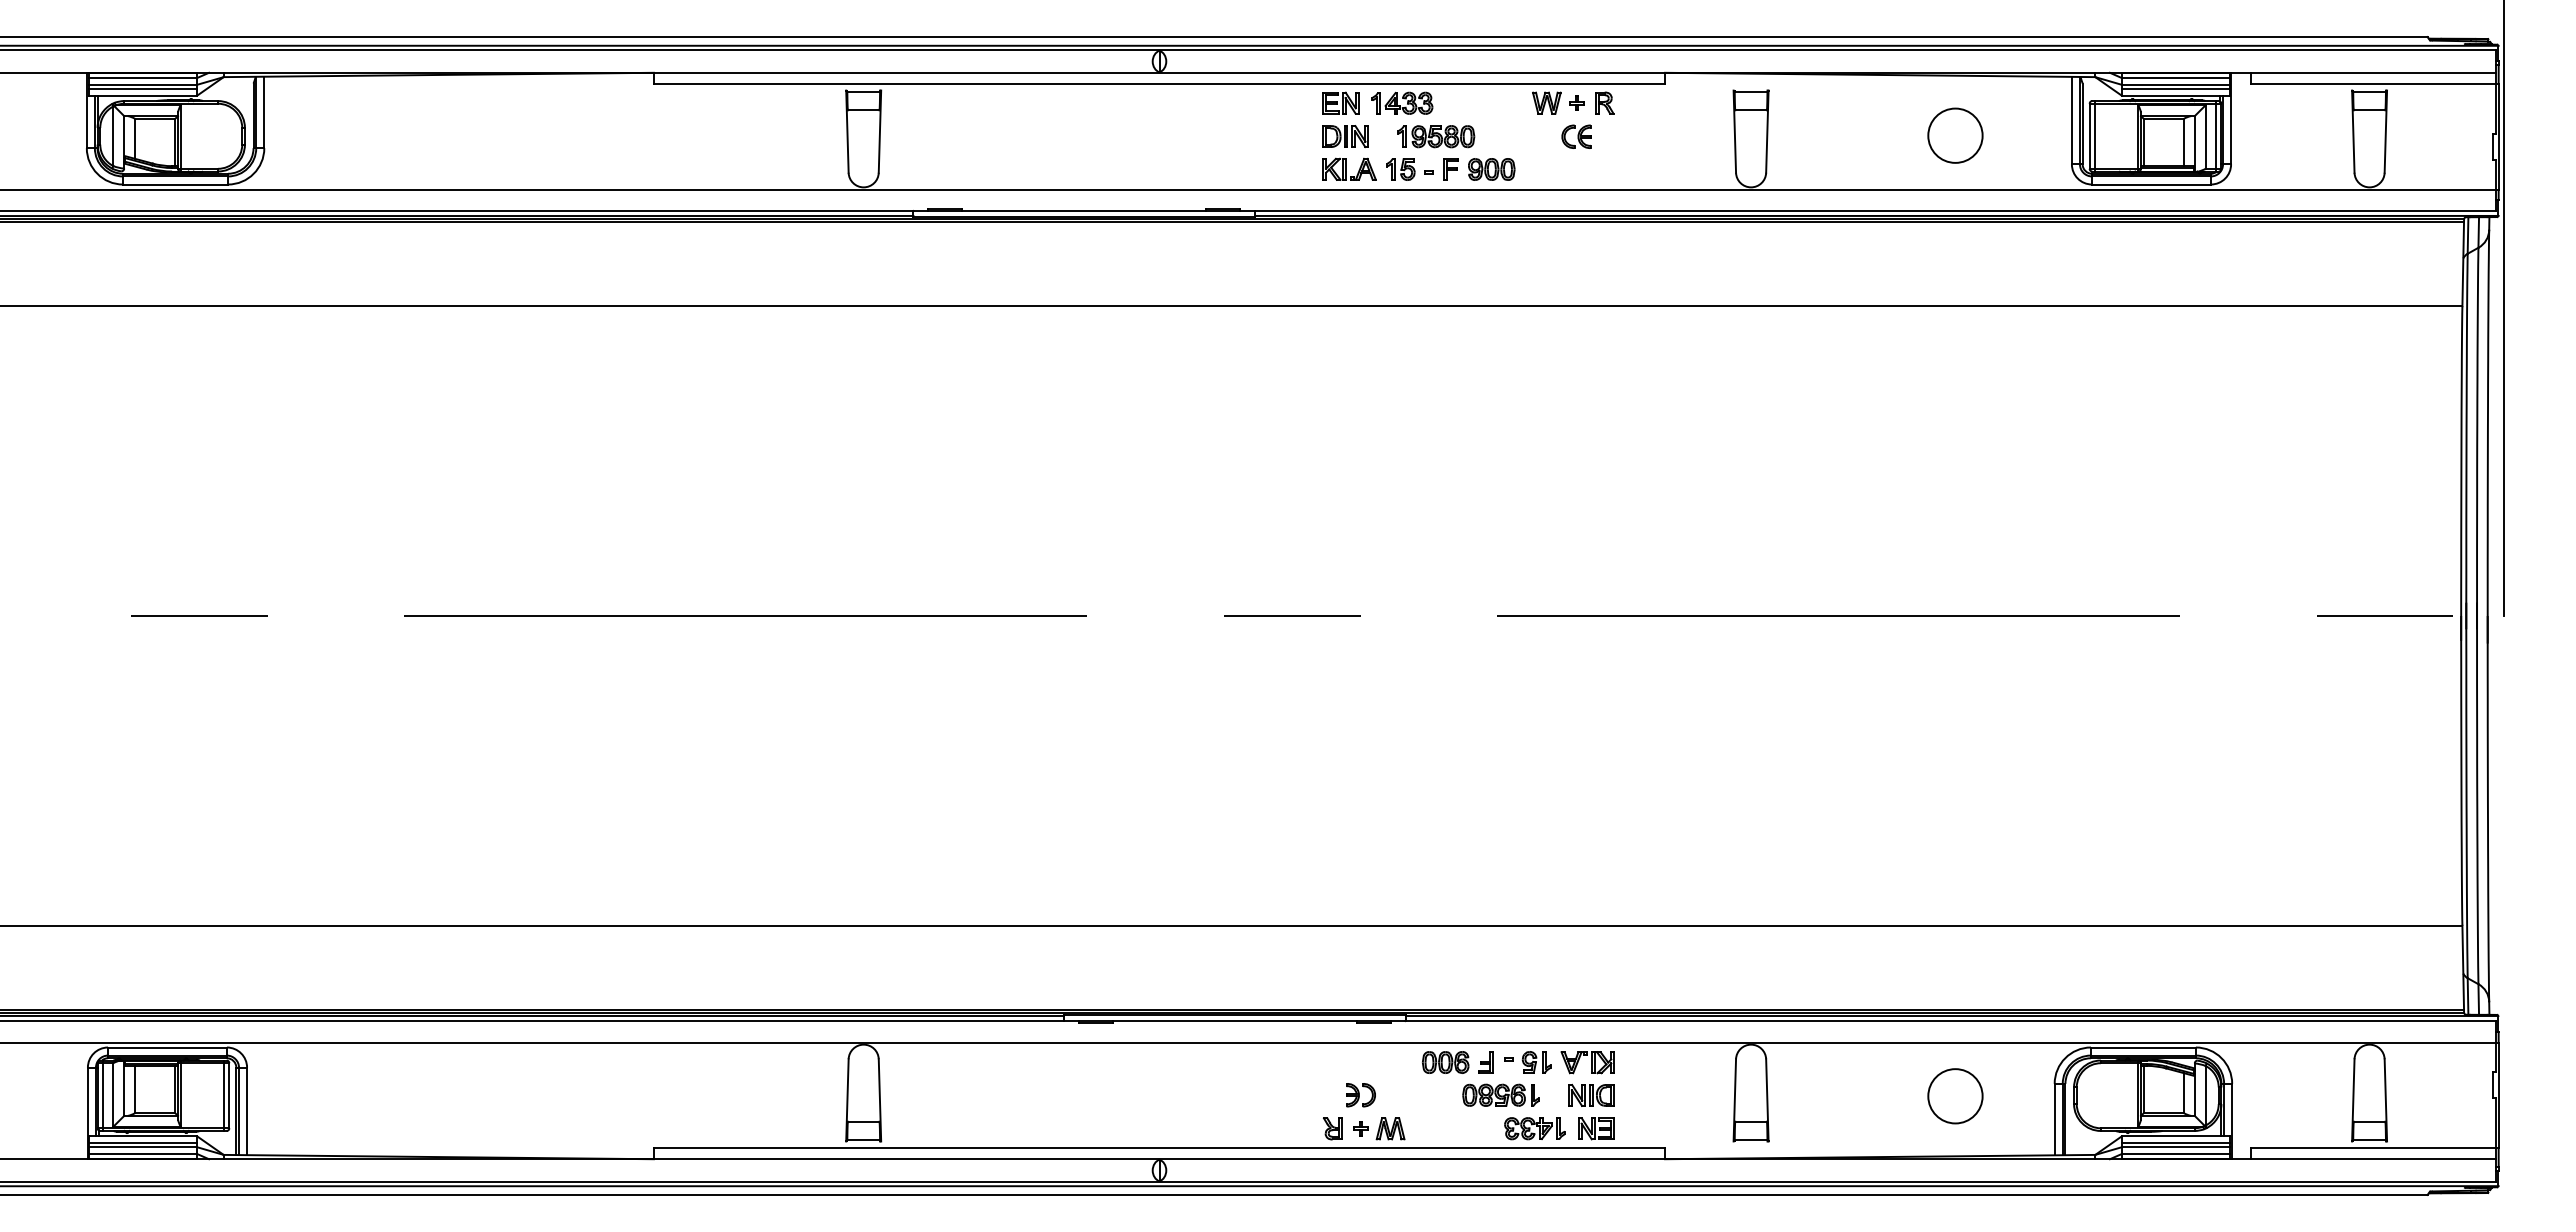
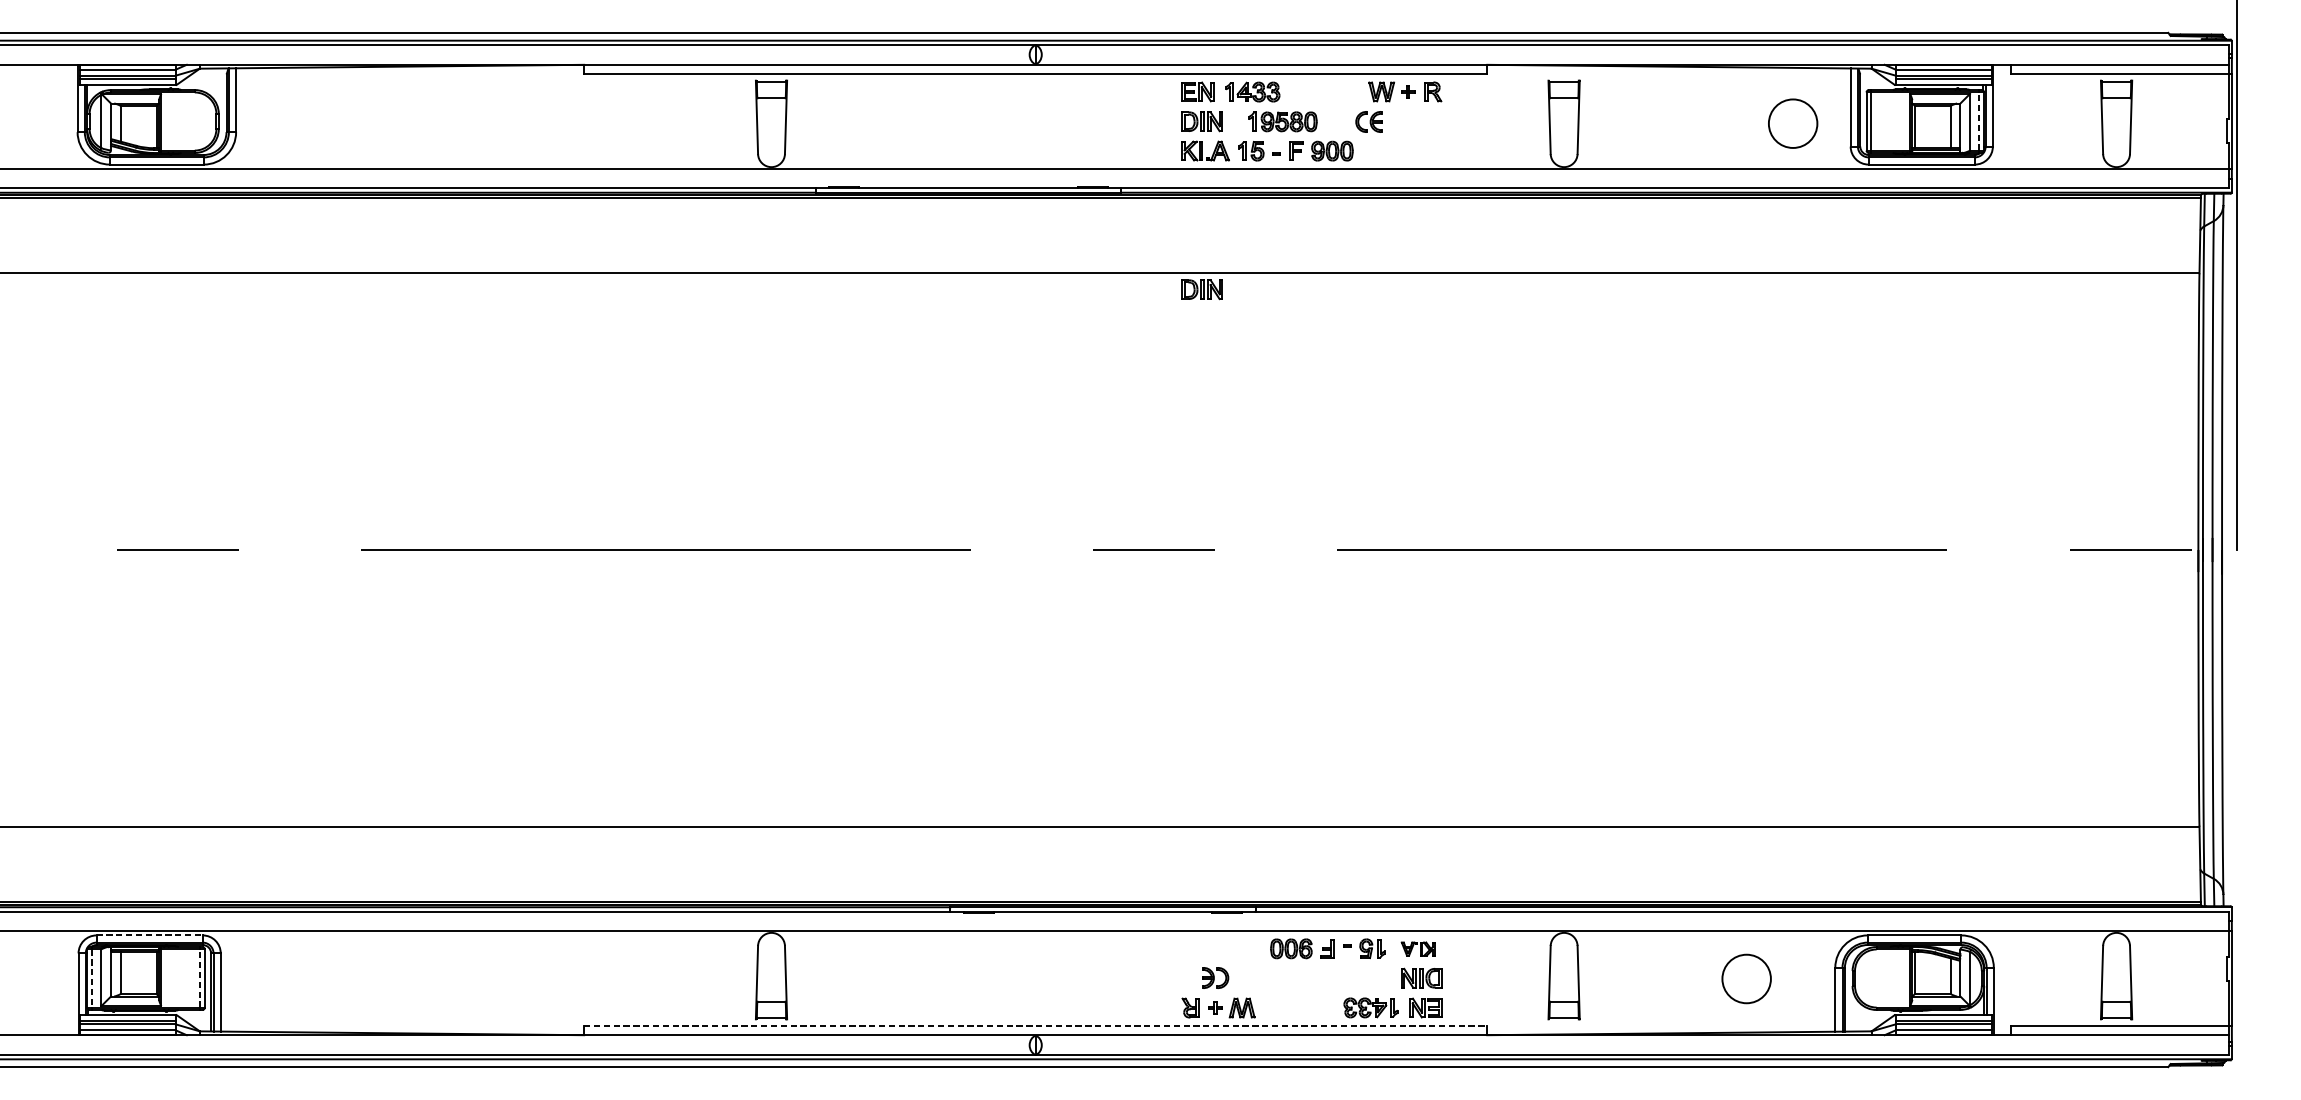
circle: (1955, 135) -> (1793, 123), moved
part: (1576, 136) -> (1368, 121), moved
line: (2216, 136) -> (1979, 121), solid -> dashed
part: (1345, 324) -> (1201, 289), added
line: (168, 1047) -> (150, 935), solid -> dashed
part: (1587, 1062) -> (1418, 948), size x0.7
part: (1500, 1094) -> (1340, 977), removed
line: (102, 1095) -> (91, 978), solid -> dashed
line: (223, 1095) -> (199, 978), solid -> dashed
line: (1159, 1148) -> (1035, 1025), solid -> dashed

